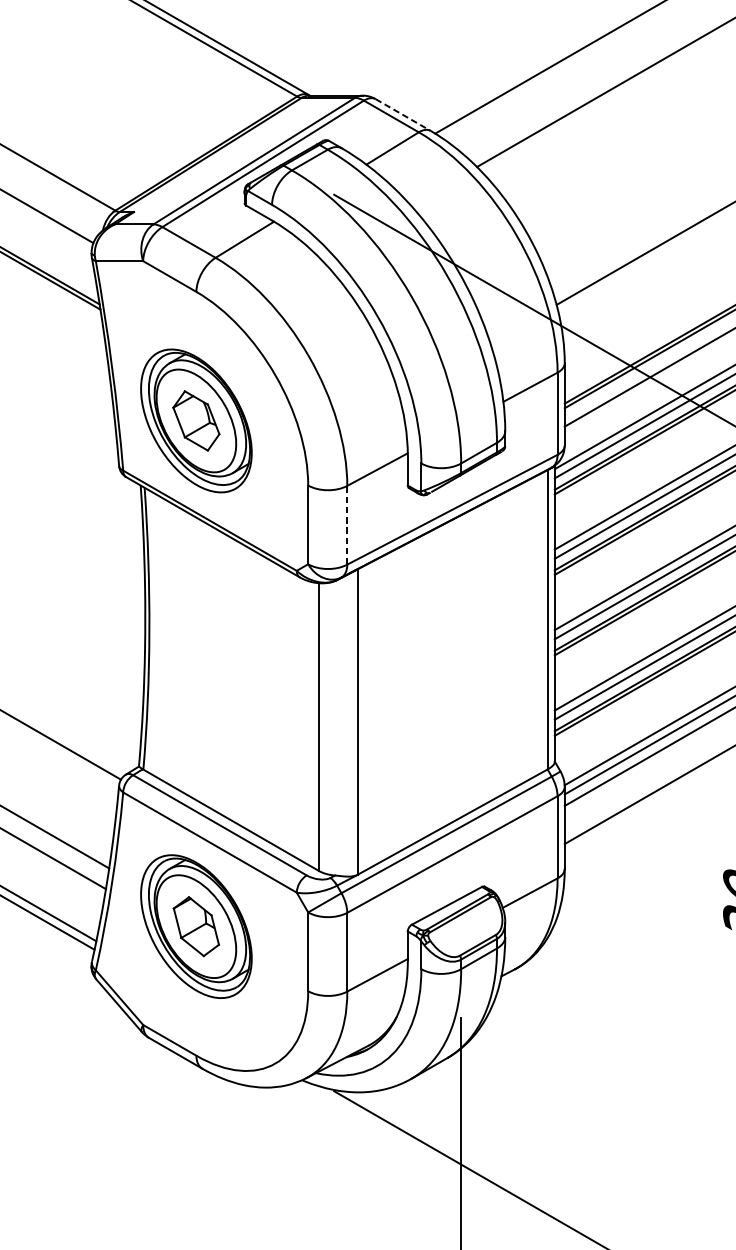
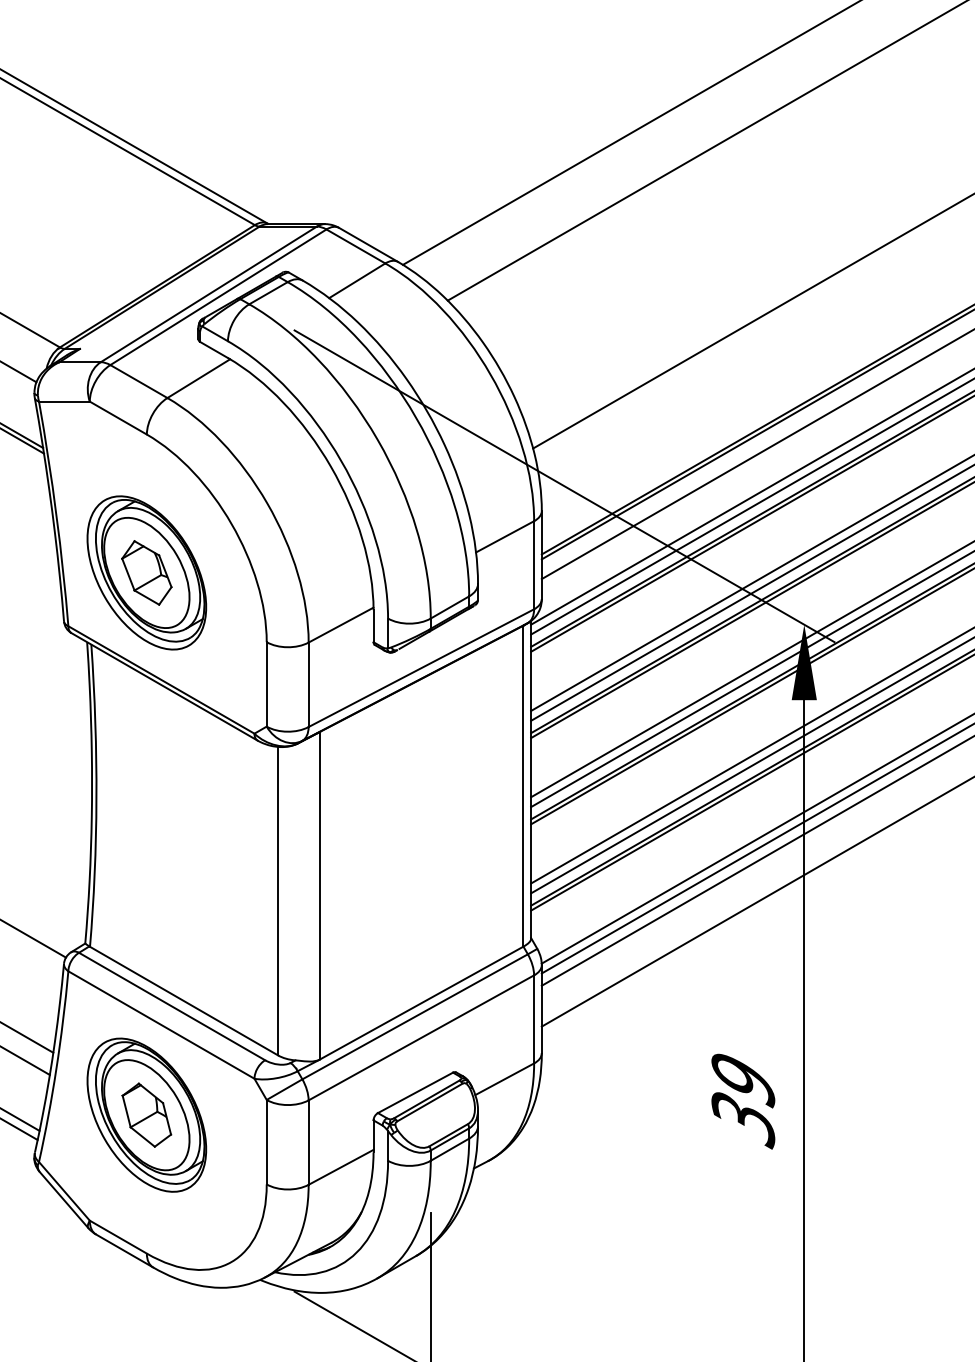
line: (403, 114) -> (368, 244), dashed -> solid
line: (347, 524) -> (308, 684), dashed -> solid

